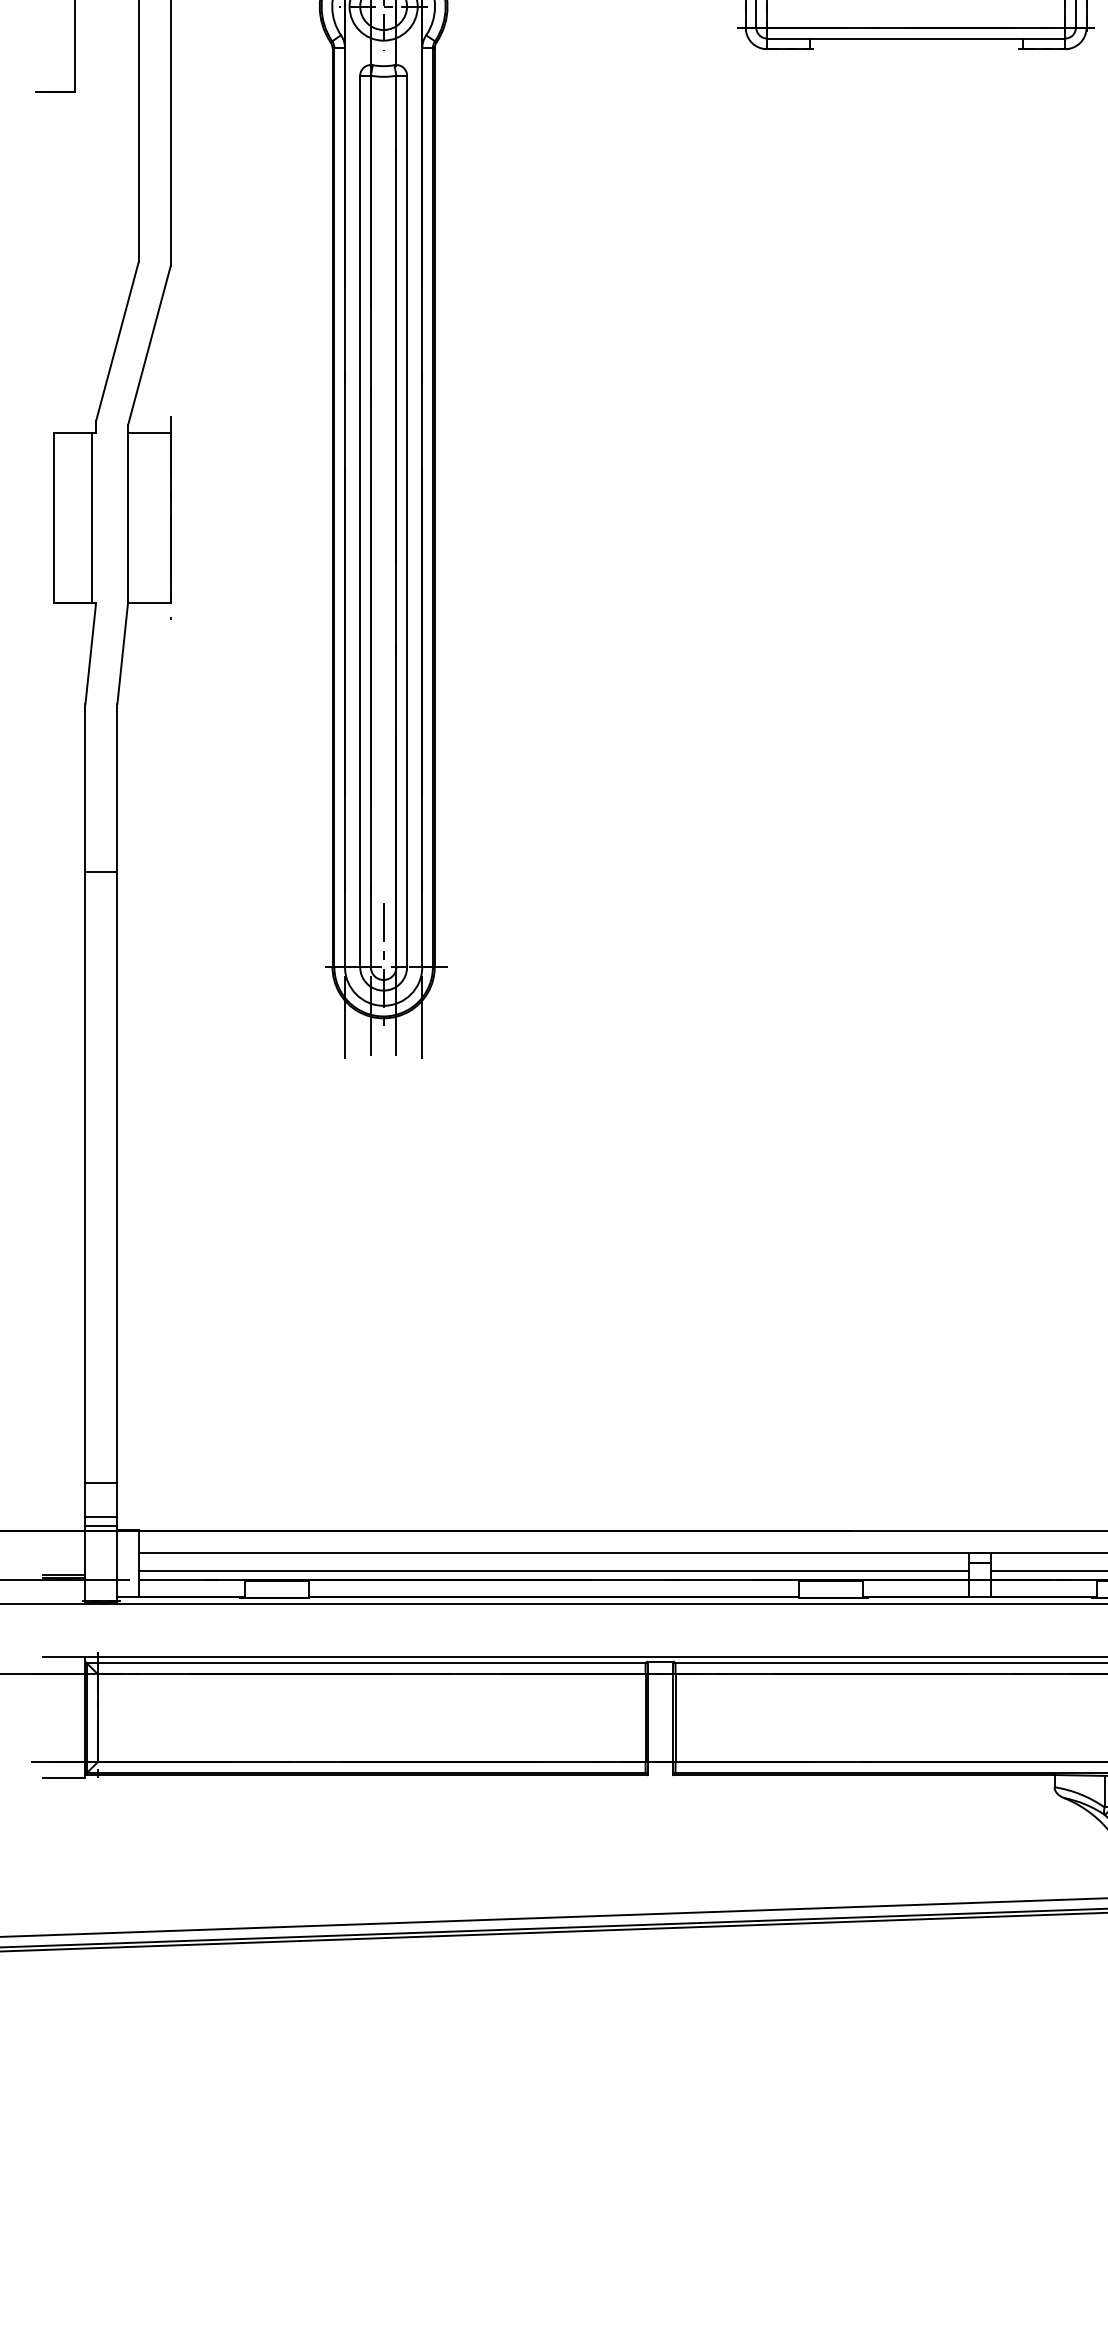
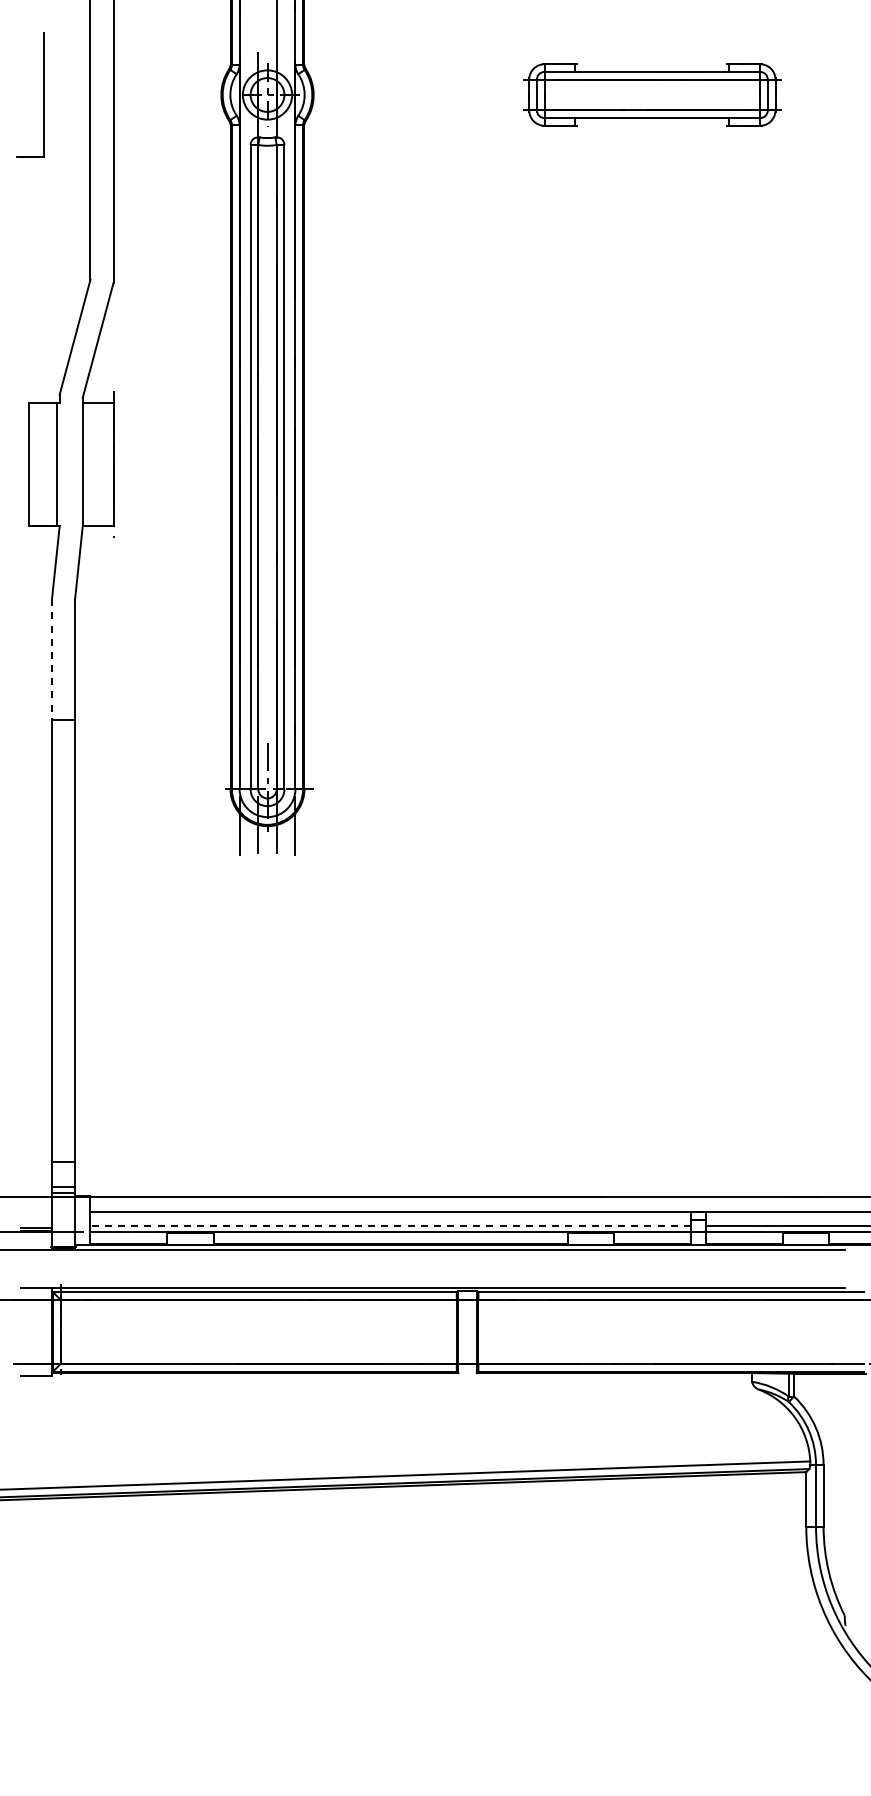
line: (86, 787) -> (52, 659), solid -> dashed
line: (553, 1570) -> (390, 1225), solid -> dashed

